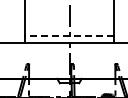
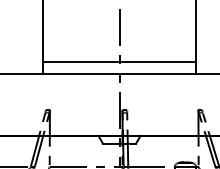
line: (69, 35) -> (119, 61), dashed -> solid

